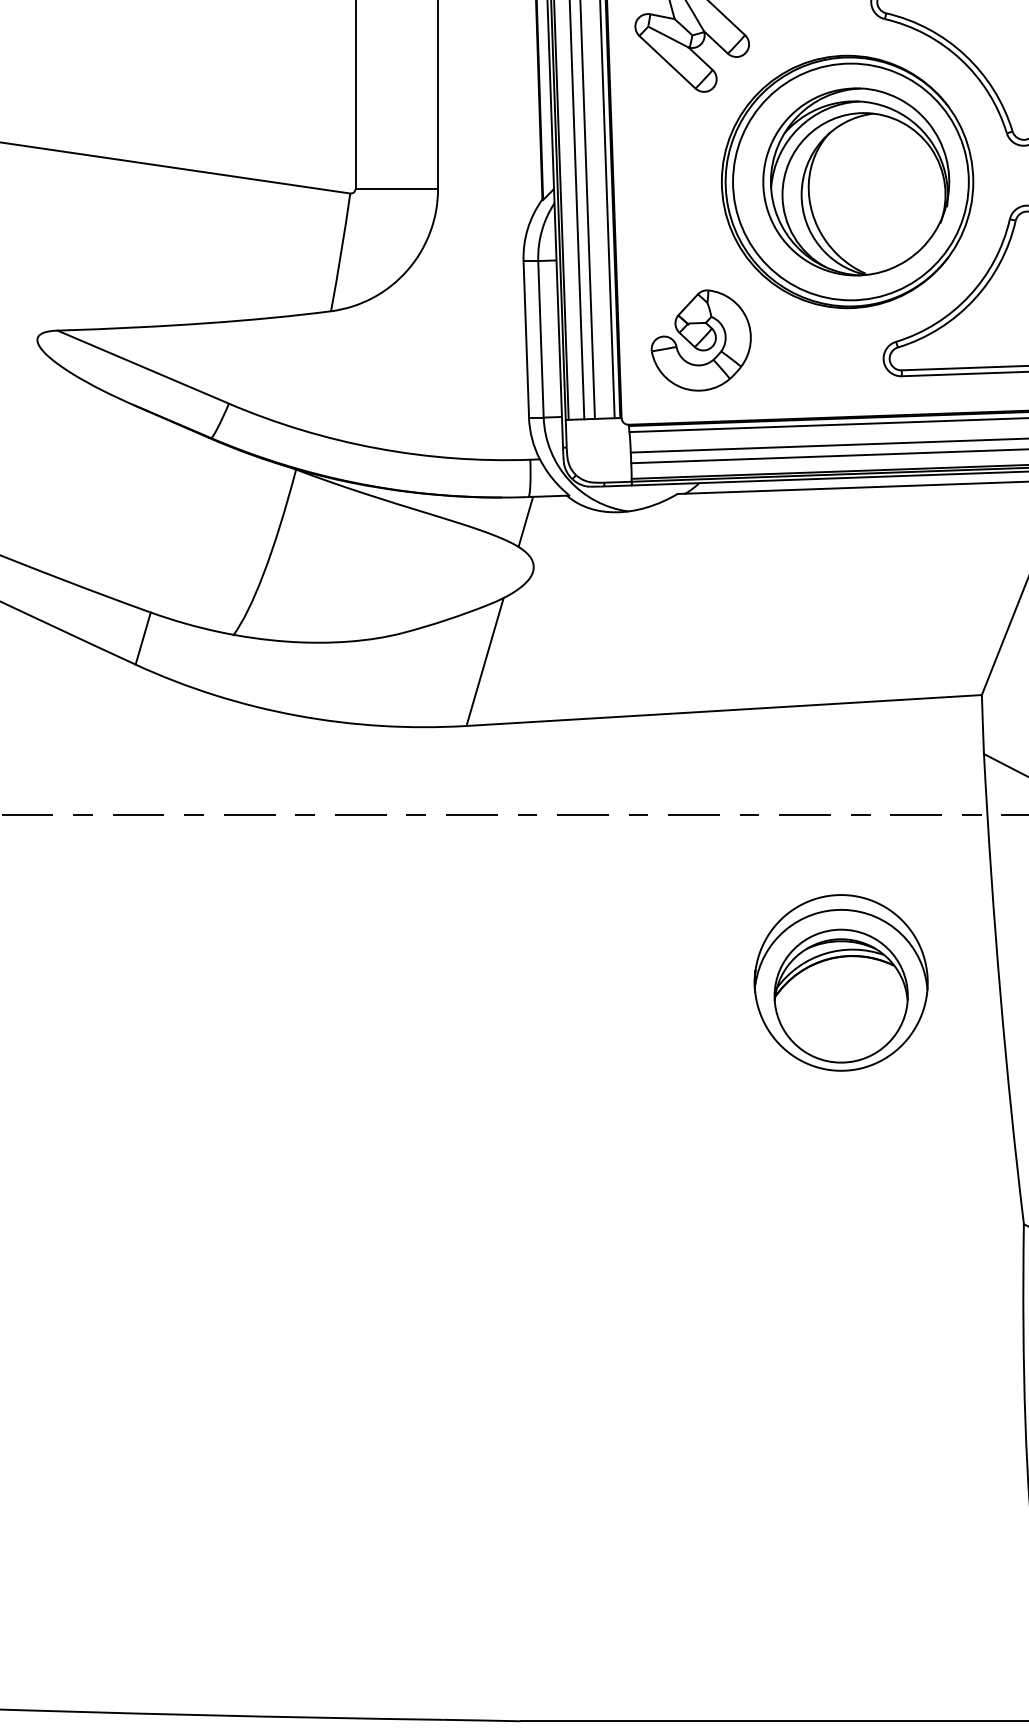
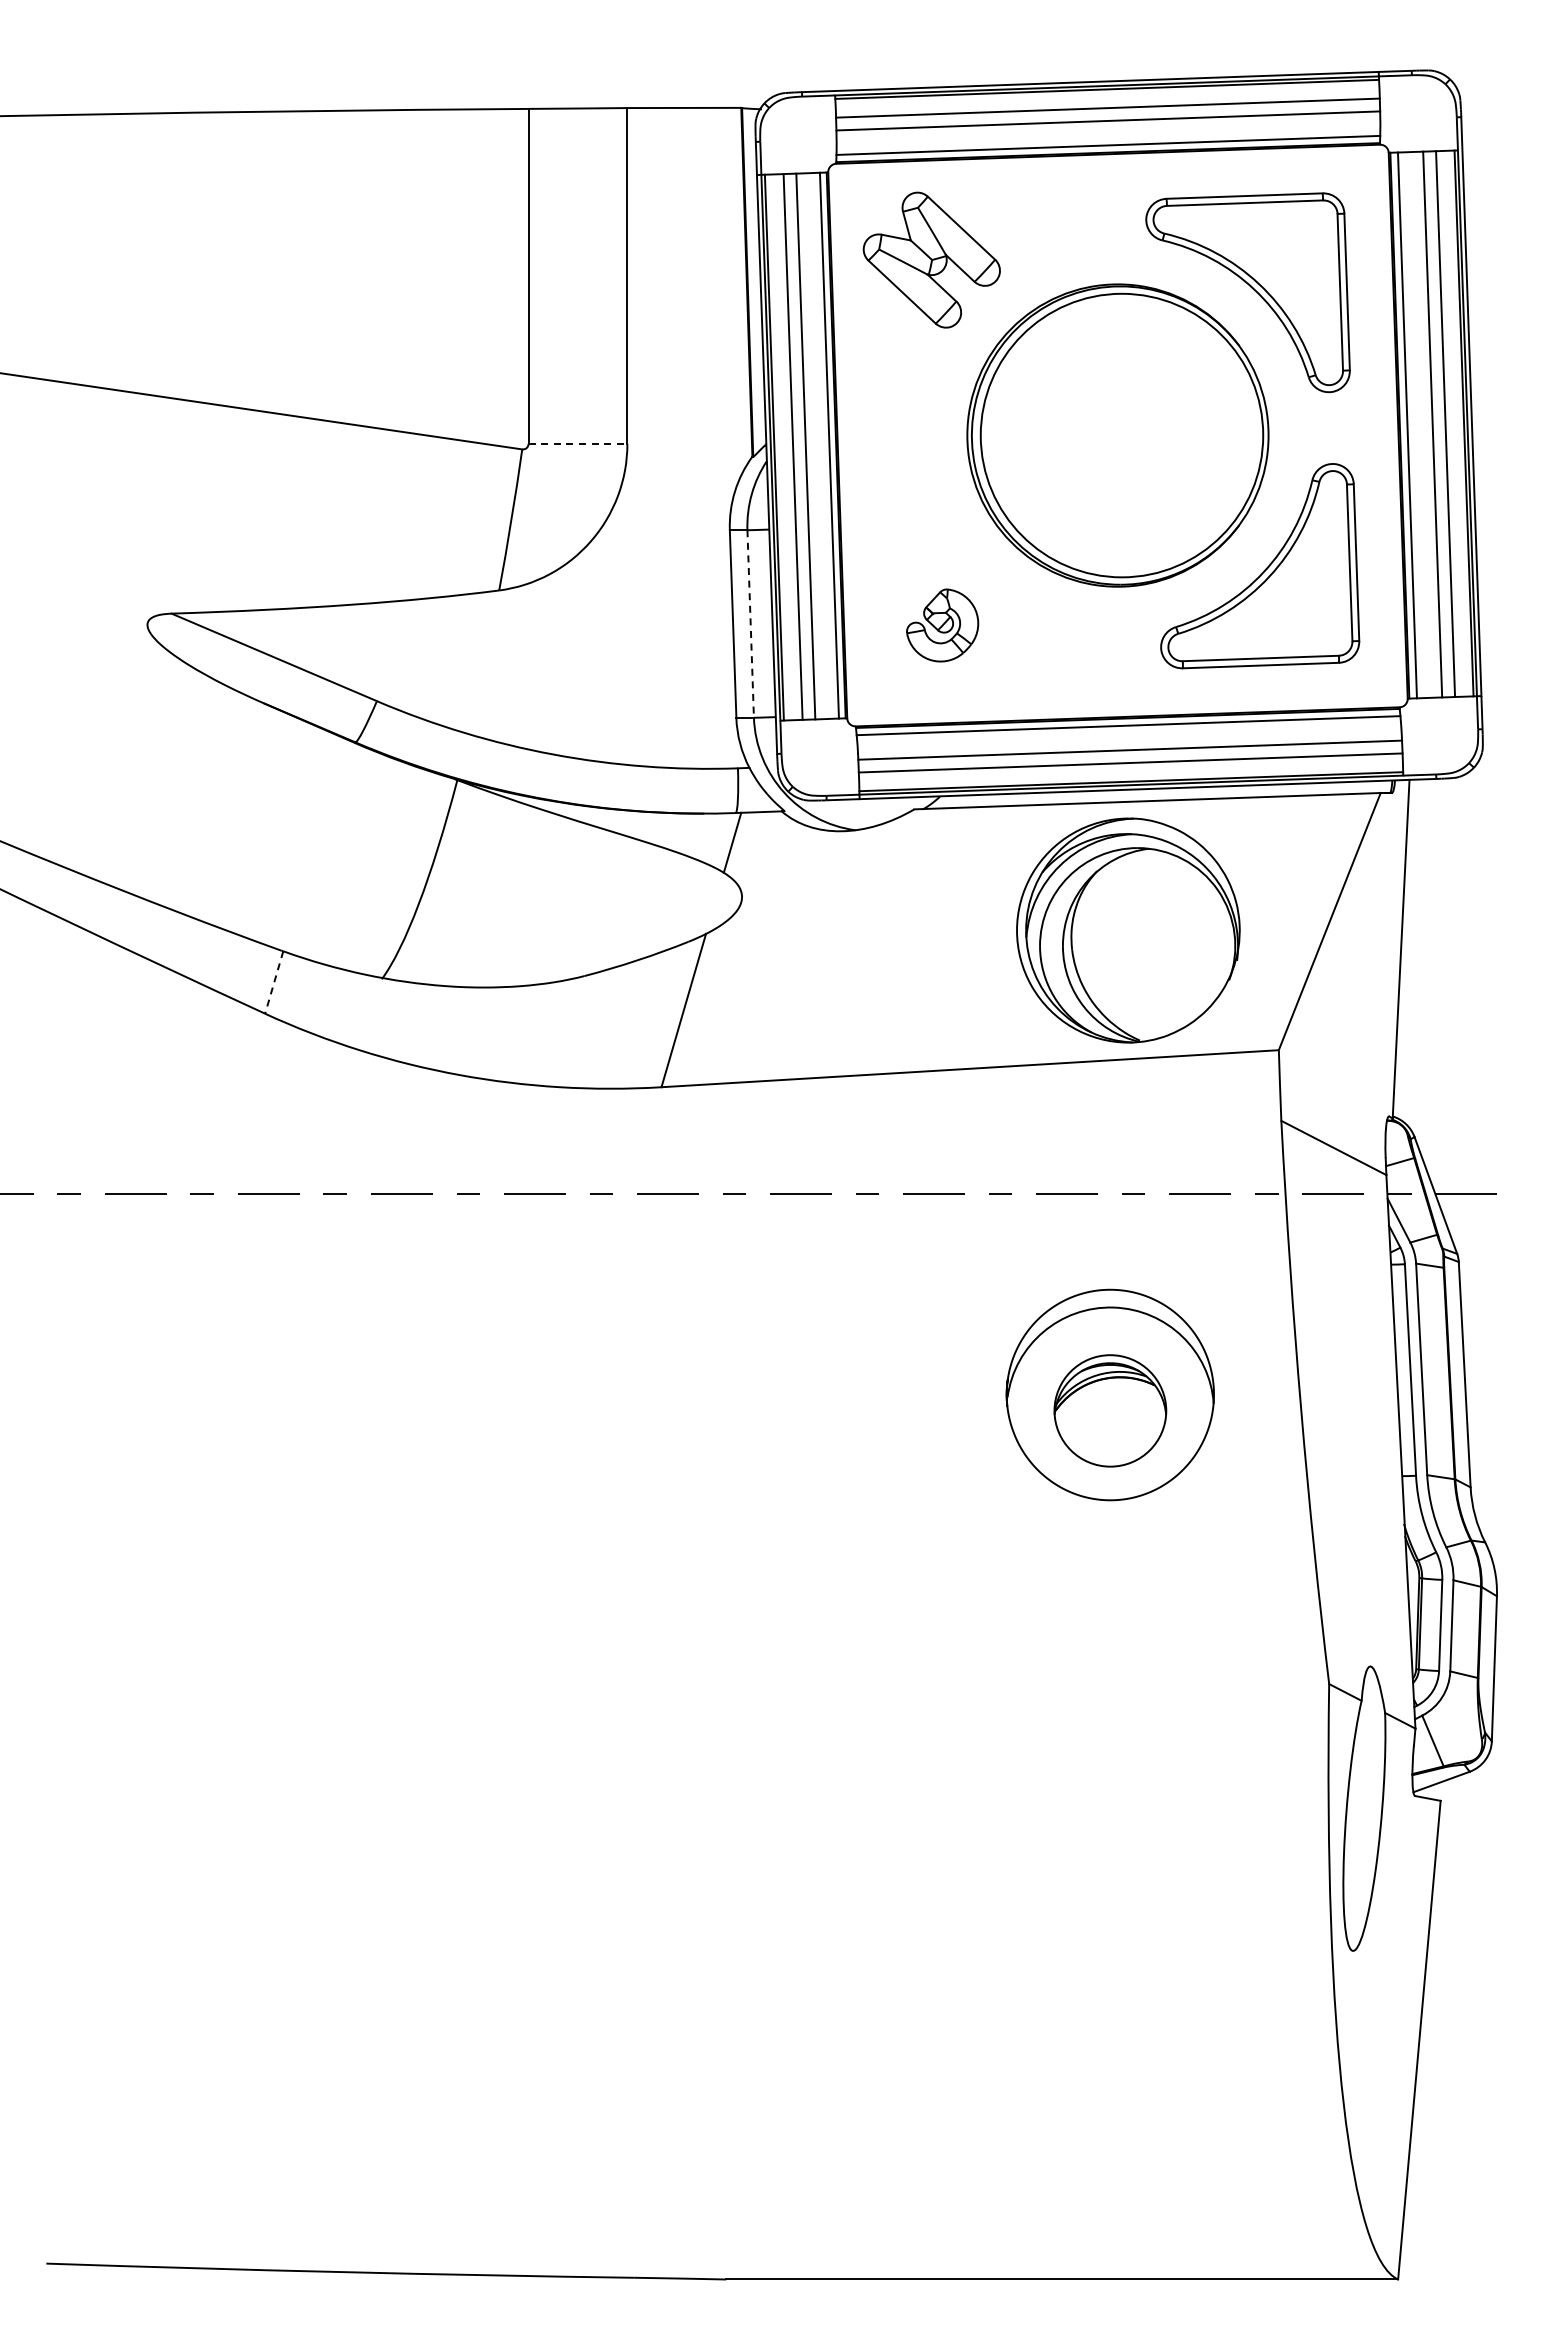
part: (856, 181) -> (1128, 930), moved
line: (397, 188) -> (578, 443), solid -> dashed
line: (540, 339) -> (750, 624), solid -> dashed
part: (701, 340) -> (942, 625), size x0.6
line: (143, 638) -> (274, 982), solid -> dashed
part: (841, 995) -> (1110, 1410), size x0.7

